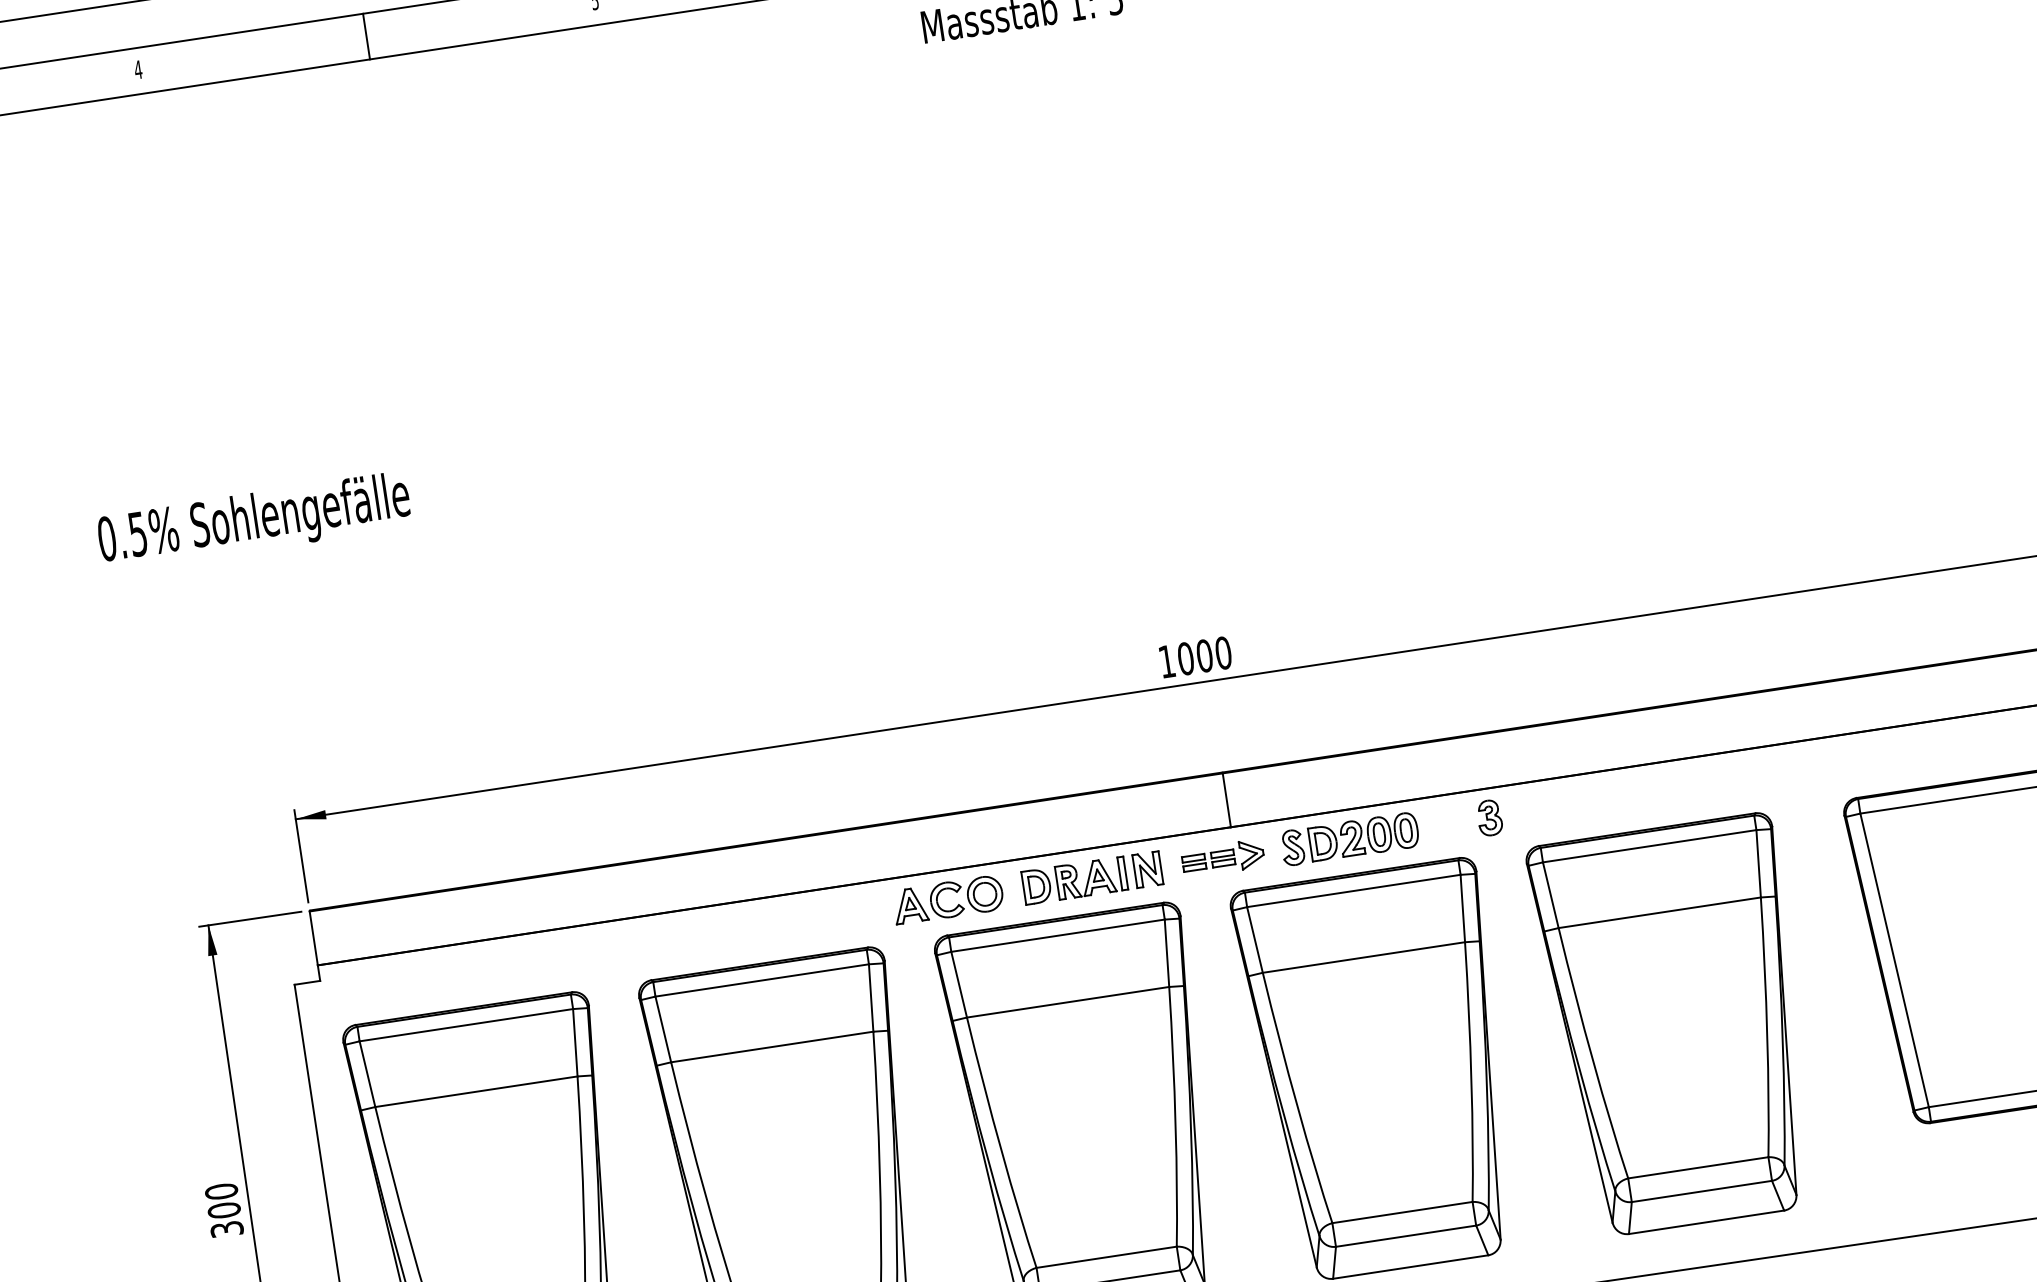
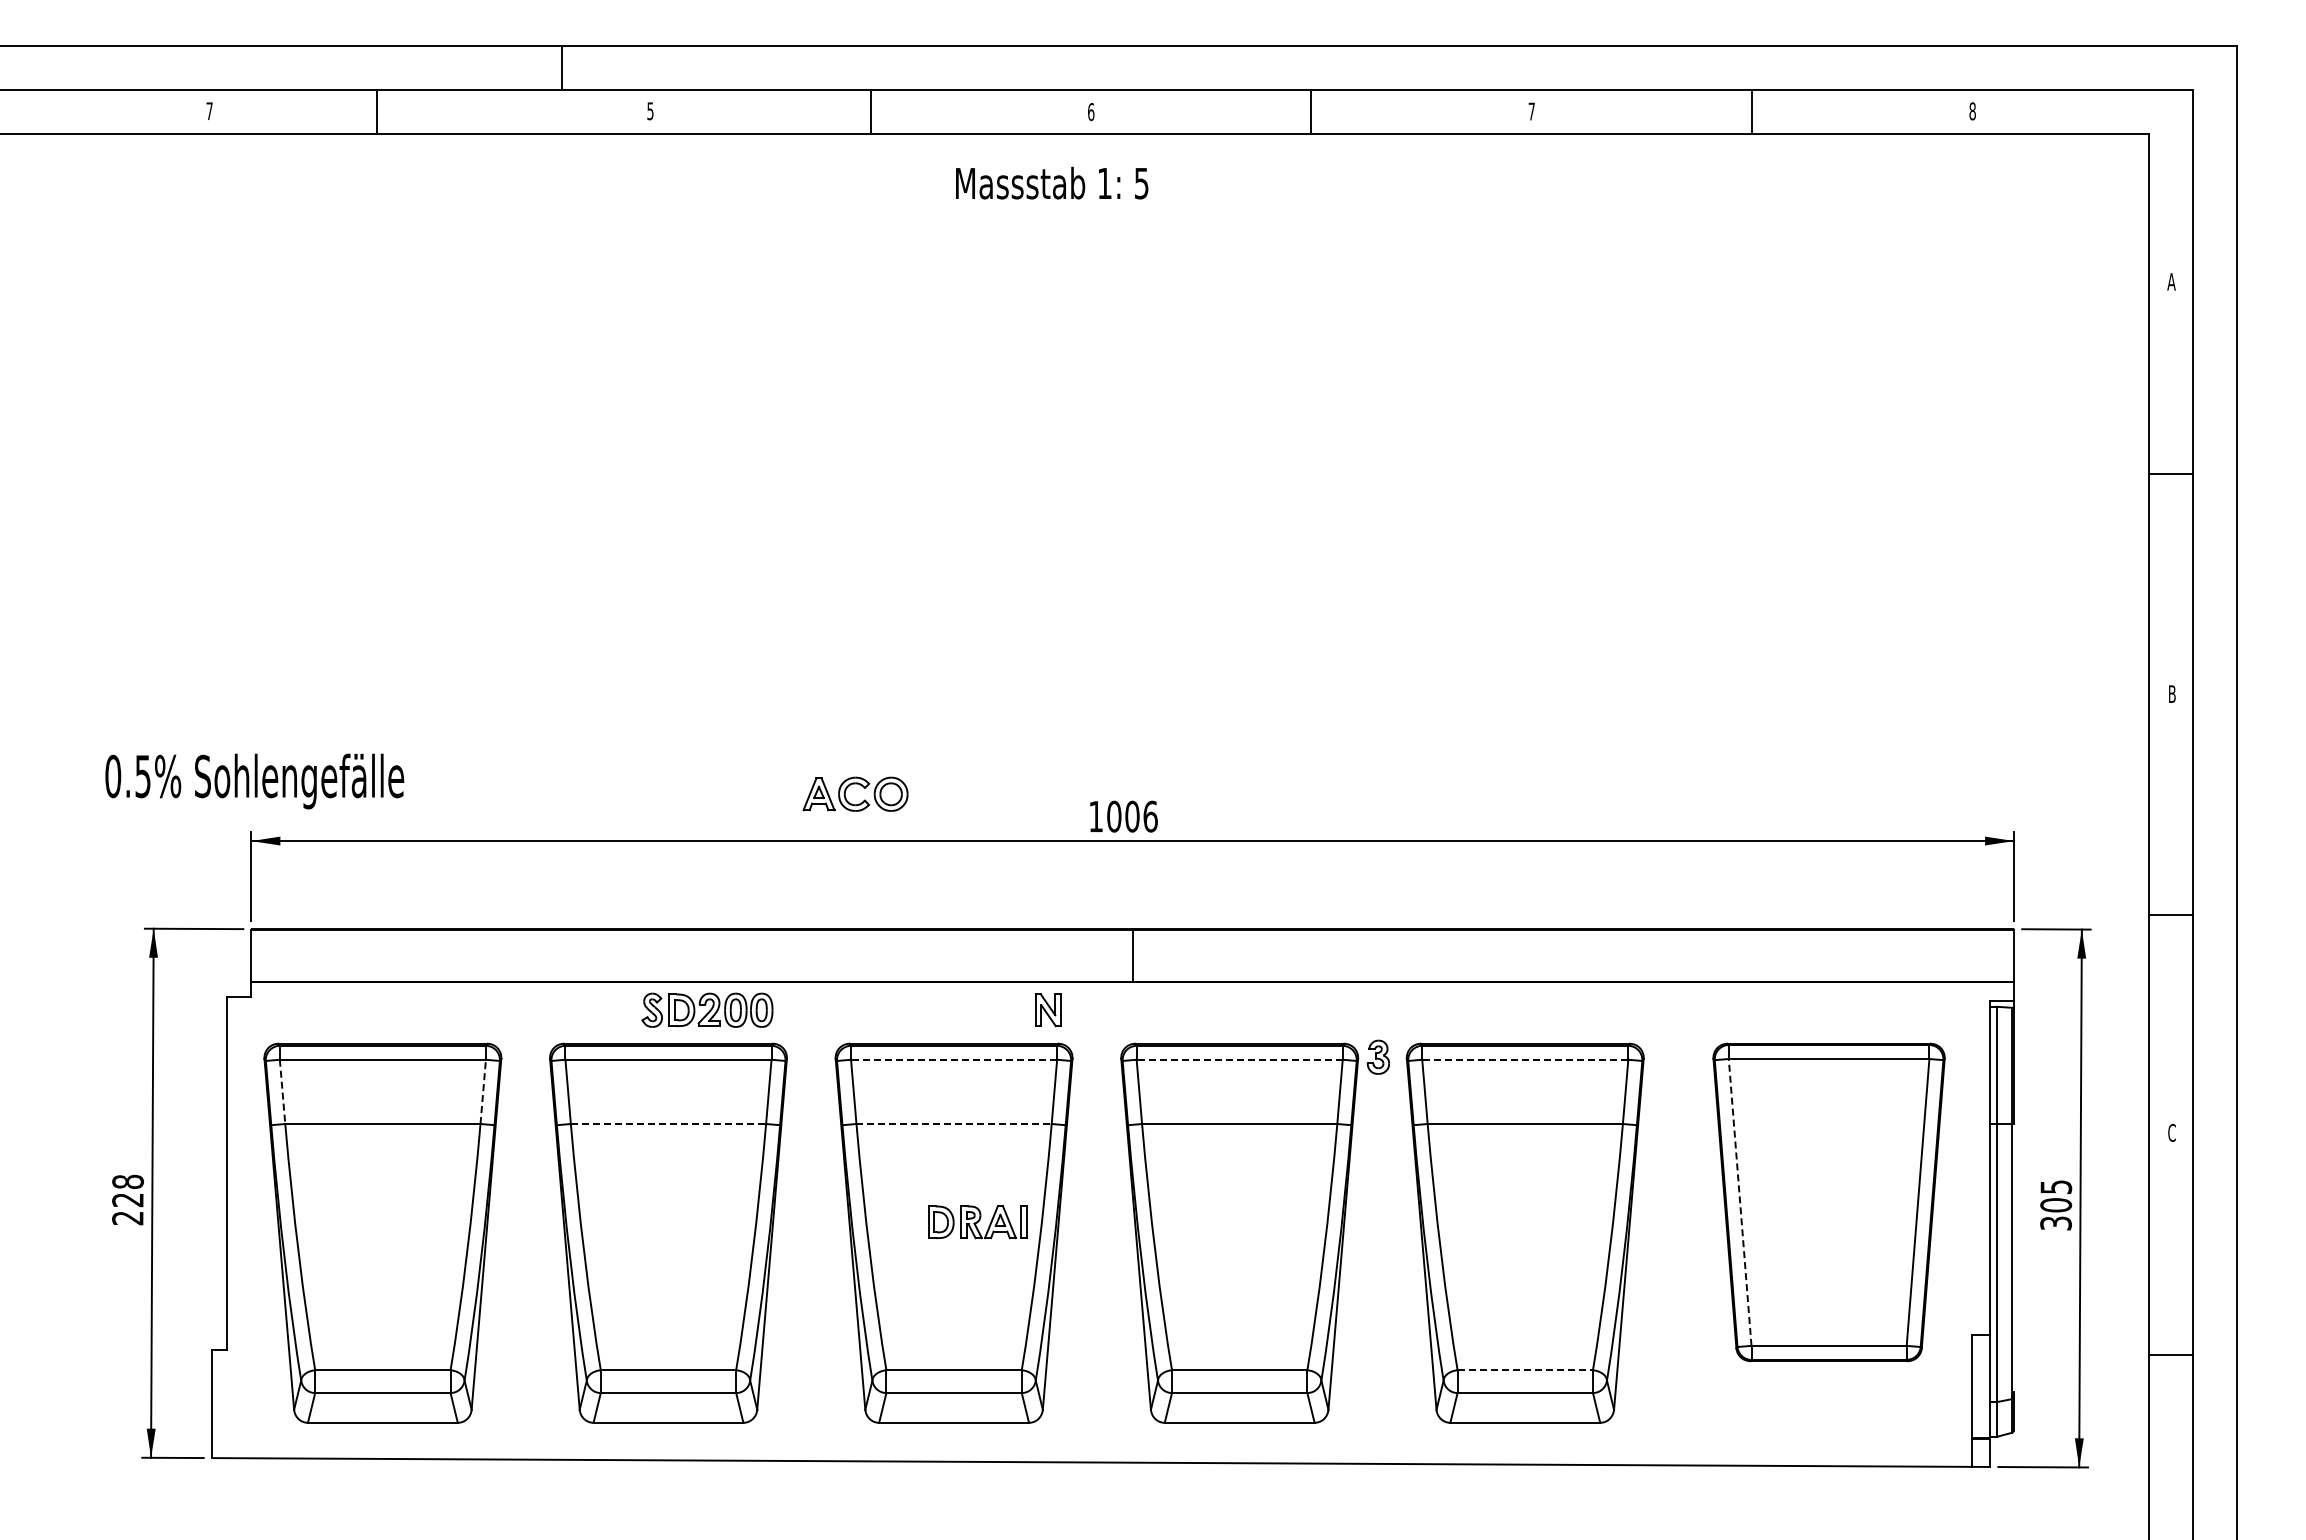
line: (366, 36) -> (376, 112), moved
text: (138, 69) -> (209, 110), 4 -> 7
text: (254, 521) -> (254, 781), moved
text: (1223, 652) -> (1150, 816), 1000 -> 1006
part: (1489, 817) -> (1378, 1056), moved
part: (1349, 838) -> (707, 1009), moved
line: (1648, 846) -> (1524, 1059), solid -> dashed
part: (1222, 858) -> (1120, 1010), removed
part: (1074, 881) -> (977, 1222), moved
part: (946, 889) -> (855, 784), moved
line: (1353, 890) -> (1239, 1059), solid -> dashed
line: (1057, 935) -> (953, 1059), solid -> dashed
line: (1894, 960) -> (1740, 1202), solid -> dashed
line: (1068, 1002) -> (954, 1124), solid -> dashed
line: (575, 1042) -> (483, 1091), solid -> dashed
line: (772, 1047) -> (668, 1124), solid -> dashed
line: (367, 1074) -> (282, 1092), solid -> dashed
line: (1698, 1168) -> (1525, 1370), solid -> dashed
text: (223, 1209) -> (127, 1199), 300 -> 228

